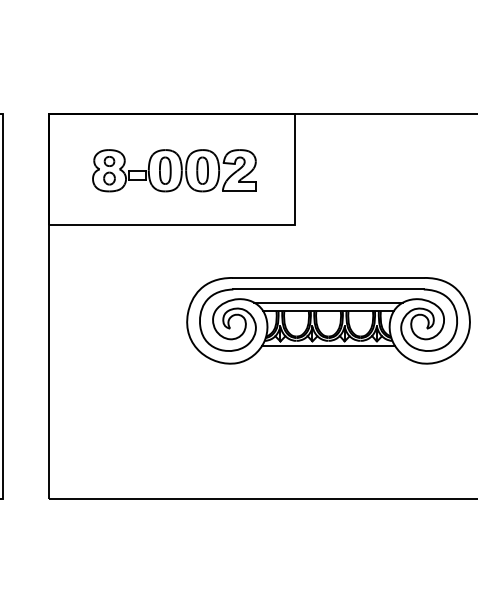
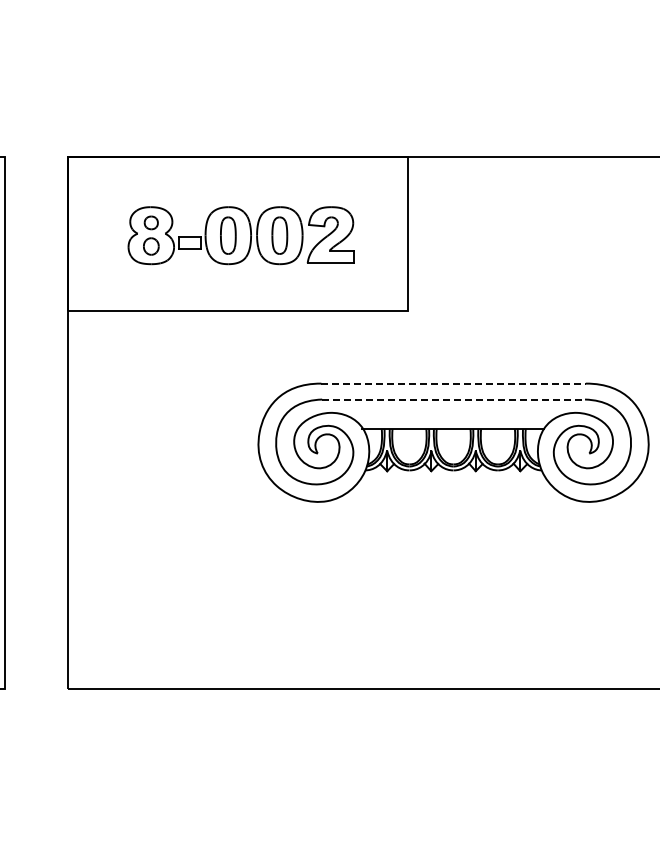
line: (329, 277) -> (454, 383), solid -> dashed
line: (329, 289) -> (454, 399), solid -> dashed
line: (328, 302) -> (453, 417), removed
line: (328, 345) -> (453, 477), removed

